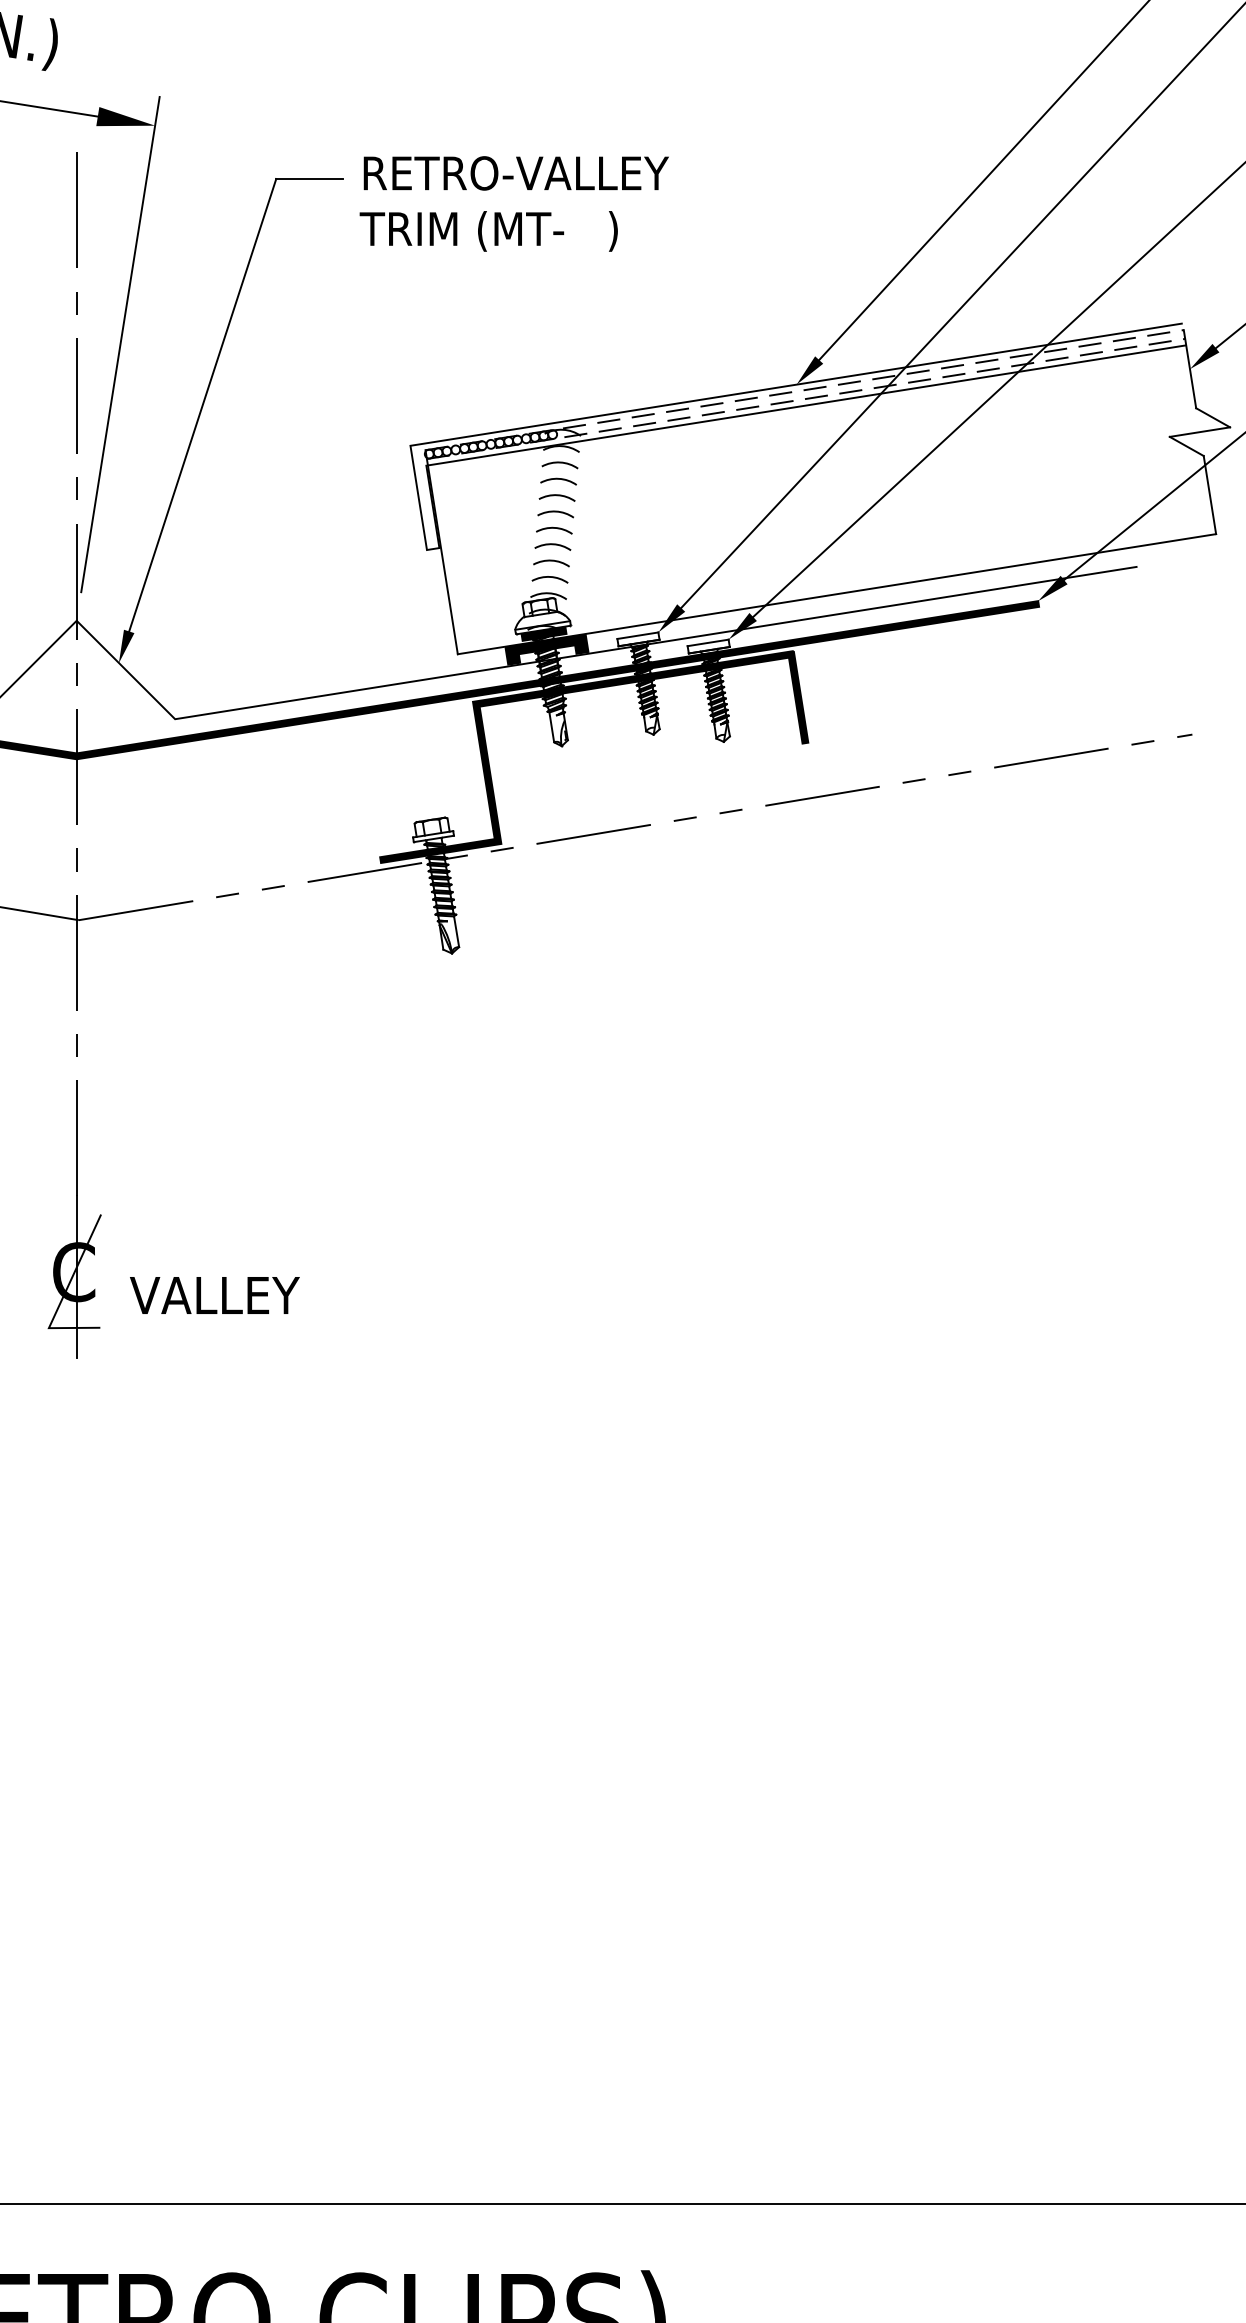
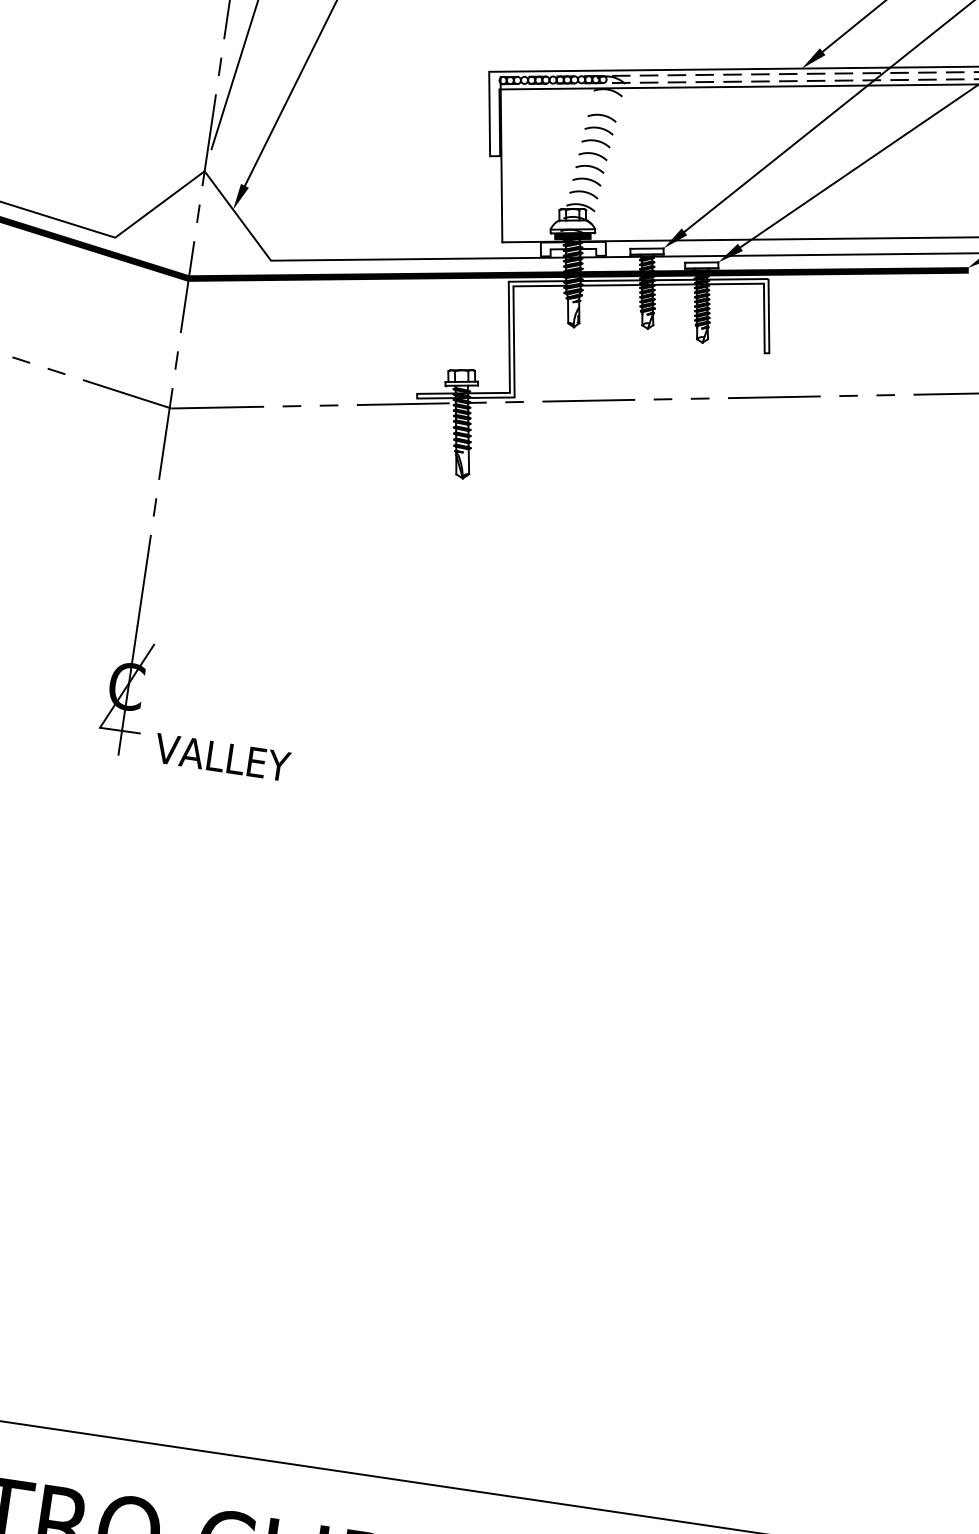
arc: (559, 463) -> (605, 103), removed
fill: (546, 649) -> (573, 248), removed
fill: (594, 756) -> (598, 339), removed
text: (214, 1295) -> (222, 757), moved

